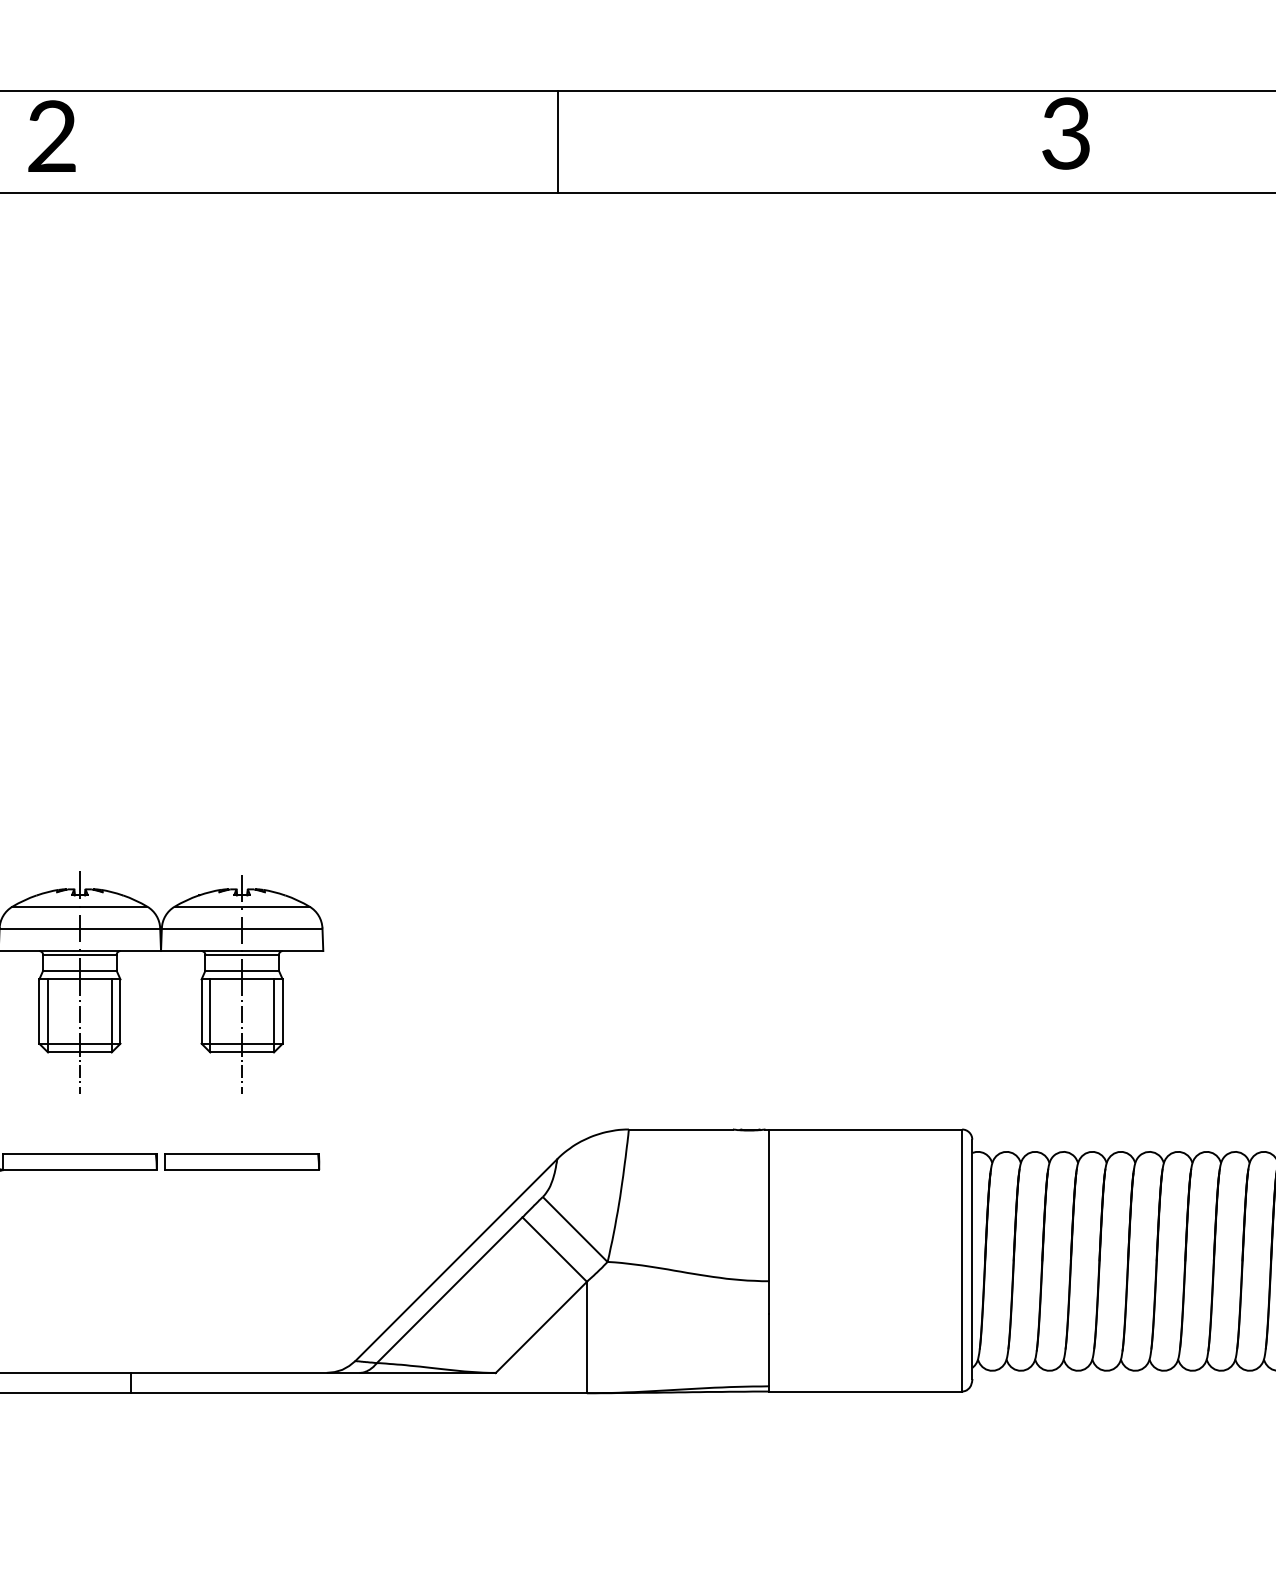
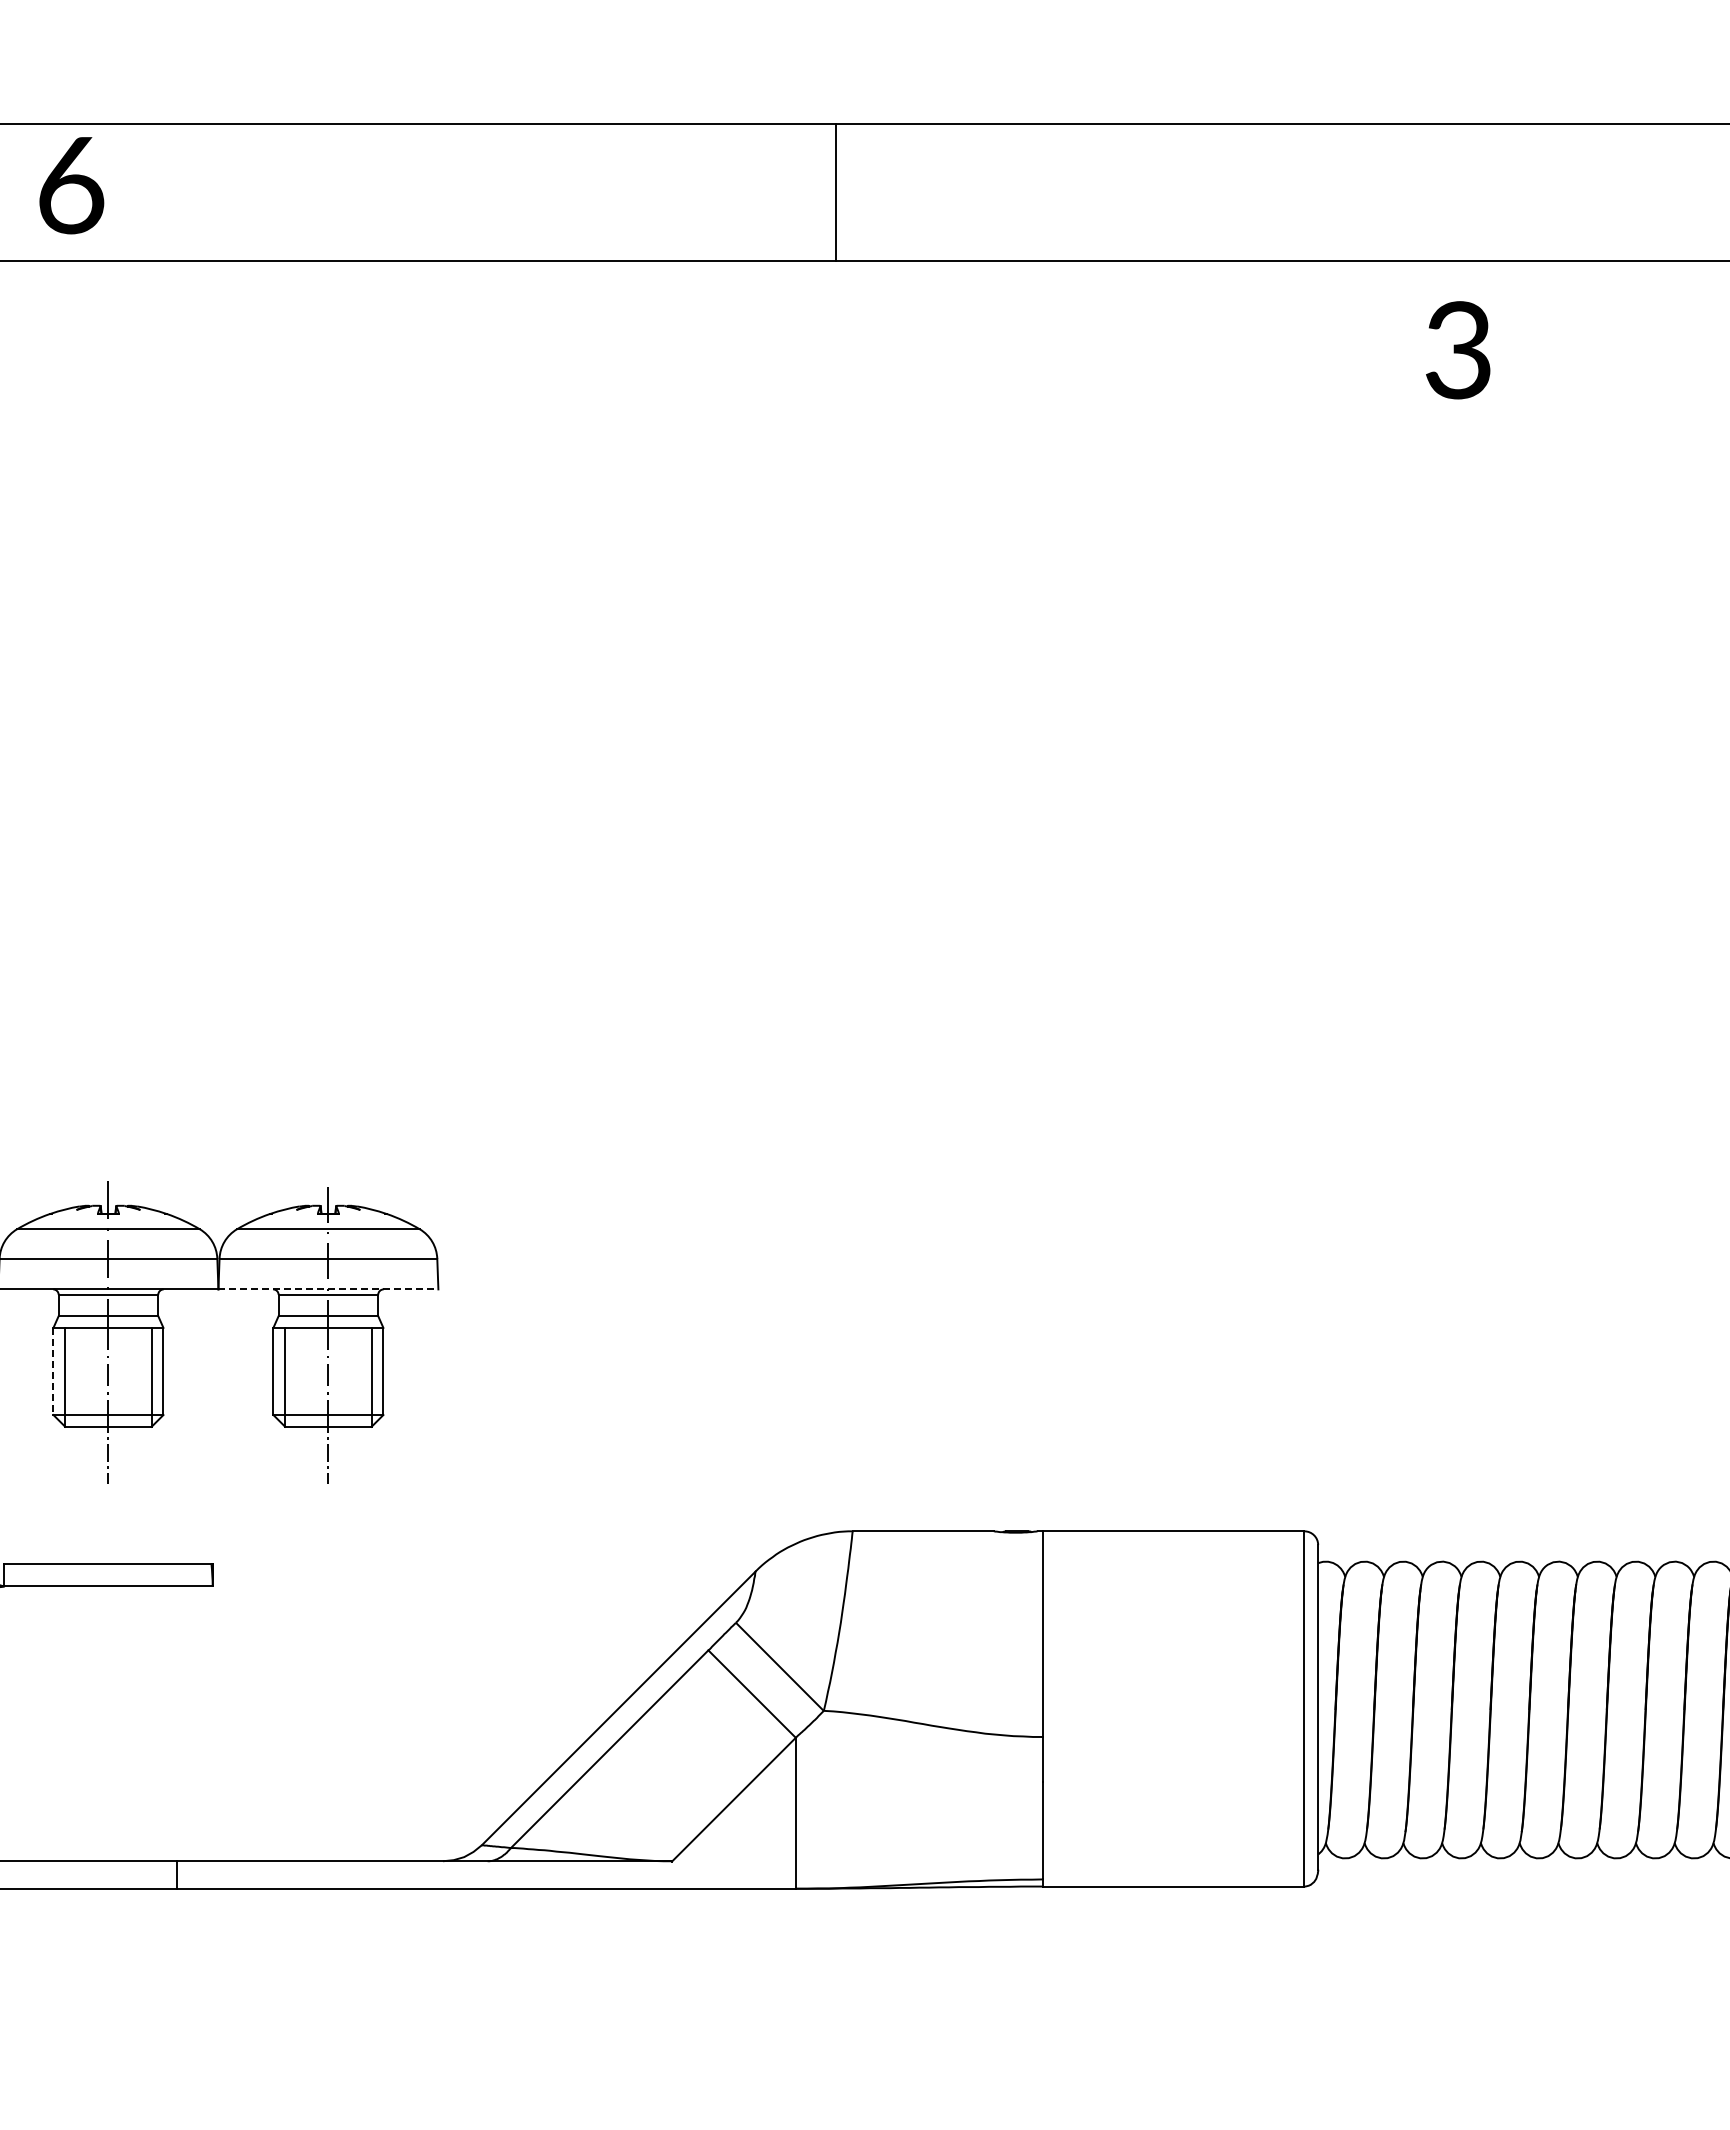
text: (1066, 133) -> (1458, 350), moved
text: (52, 136) -> (71, 185), 2 -> 6
line: (557, 141) -> (835, 192), moved
line: (242, 951) -> (328, 1289), solid -> dashed
line: (39, 1011) -> (53, 1371), solid -> dashed
part: (242, 1161) -> (328, 1574), removed

